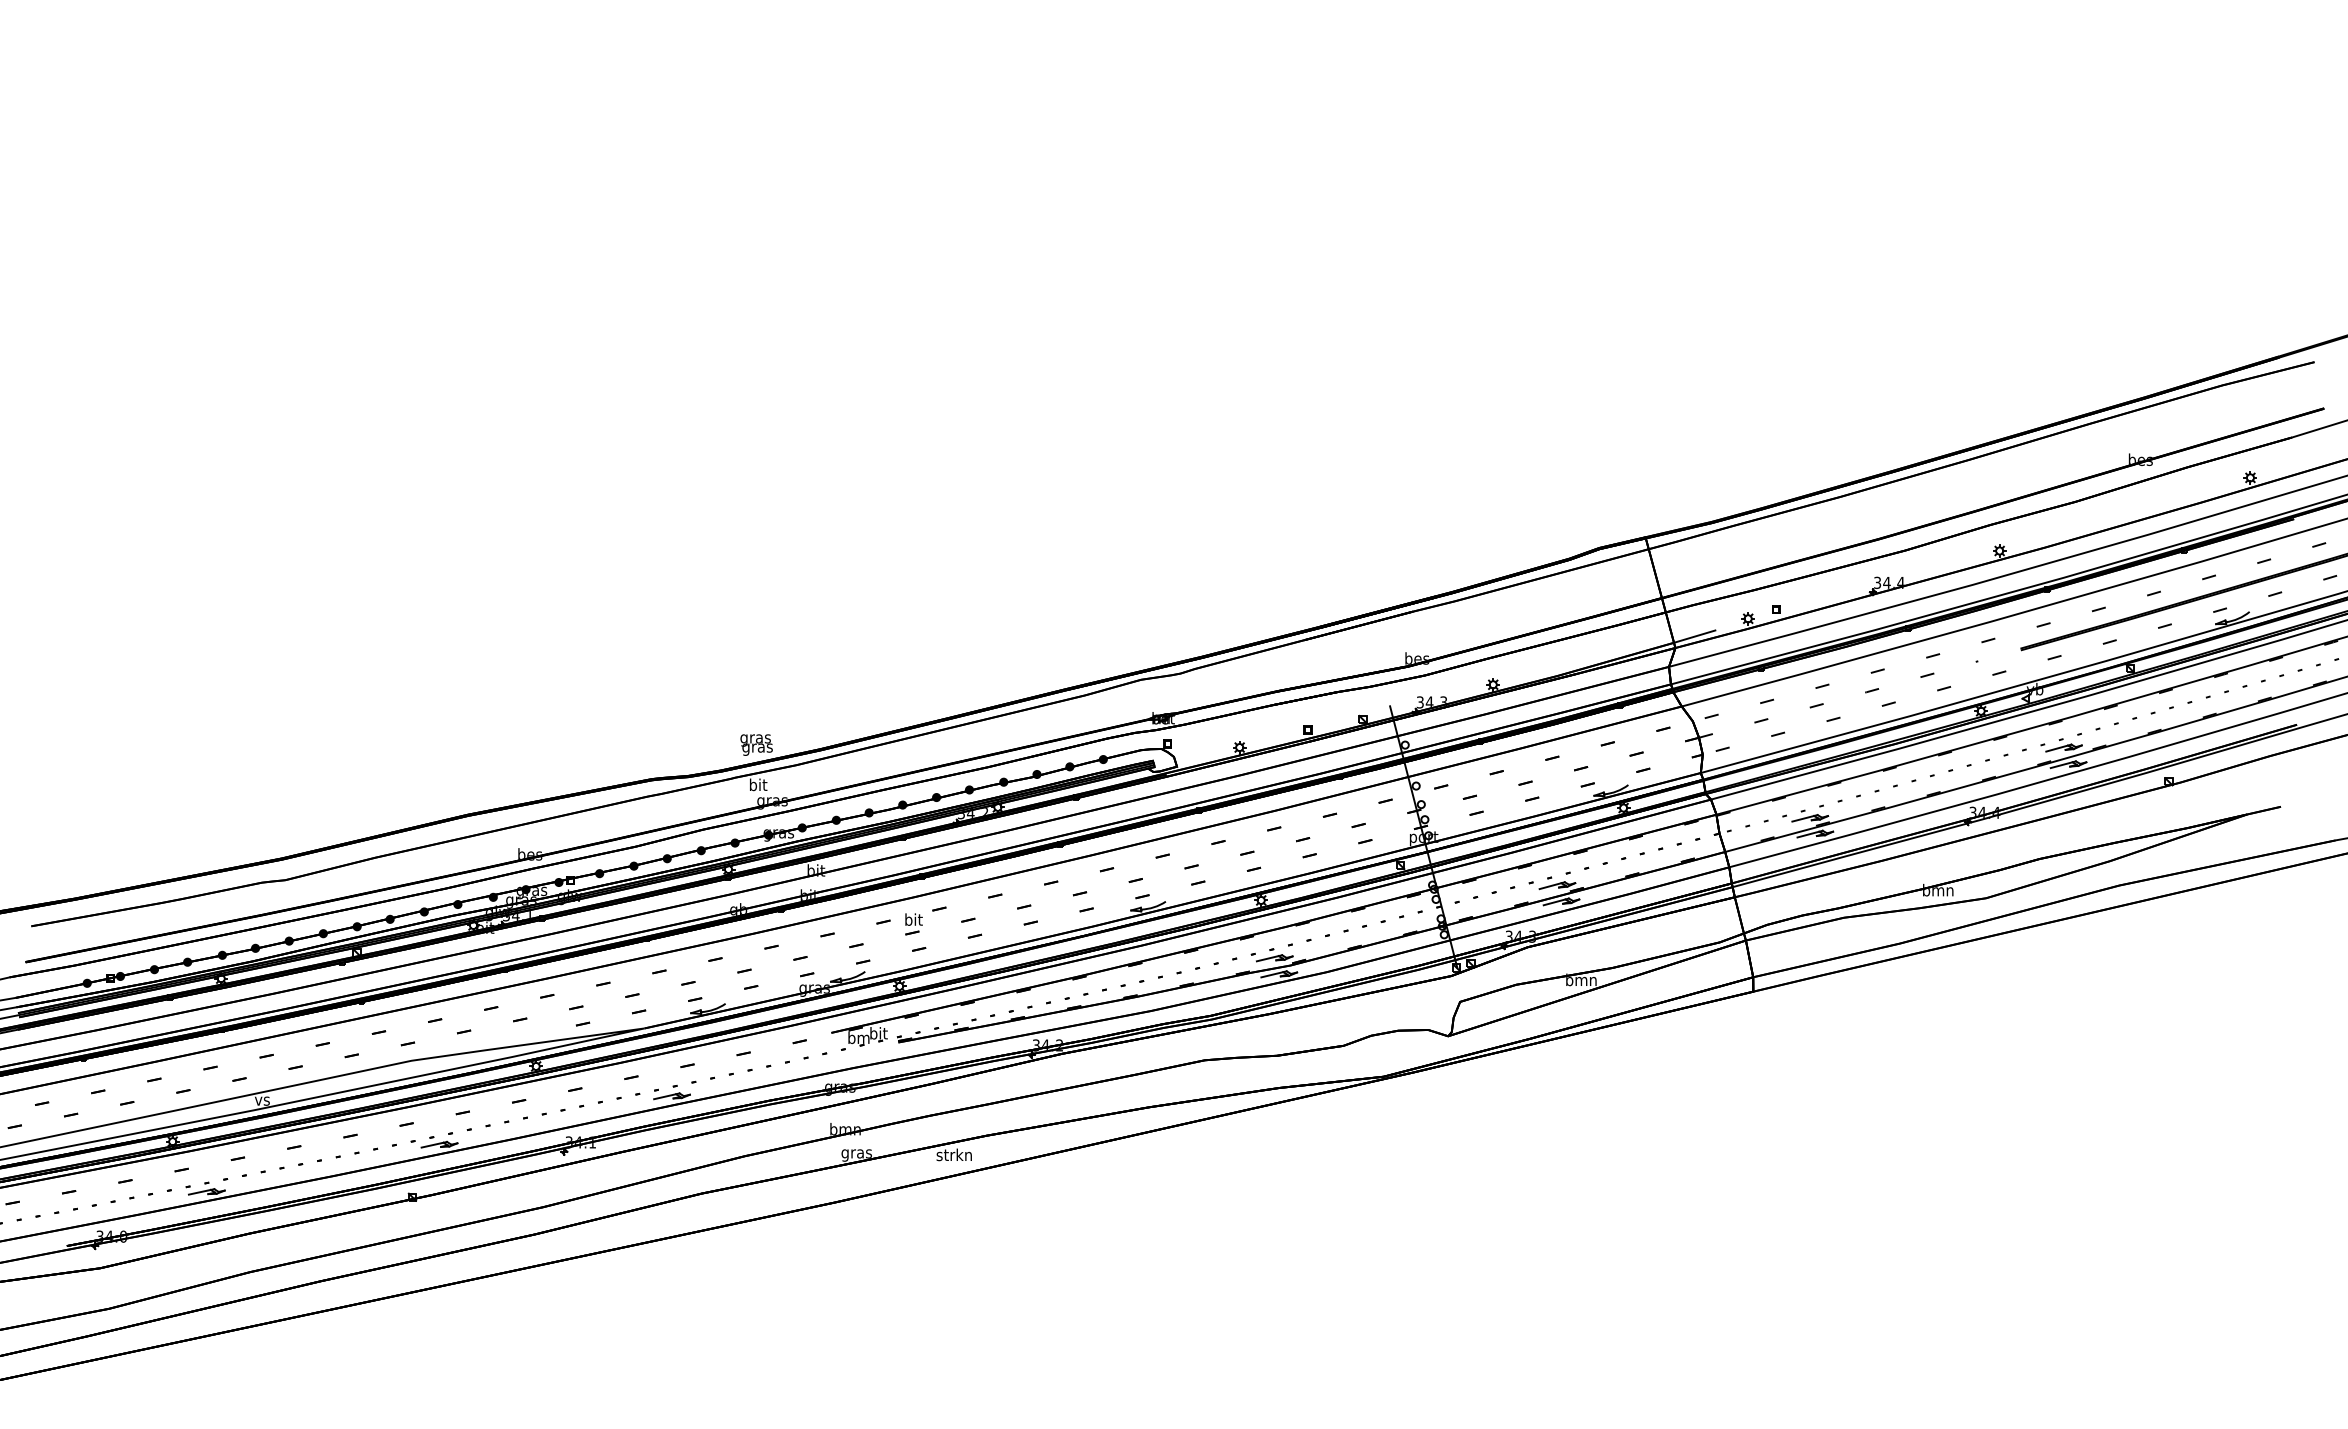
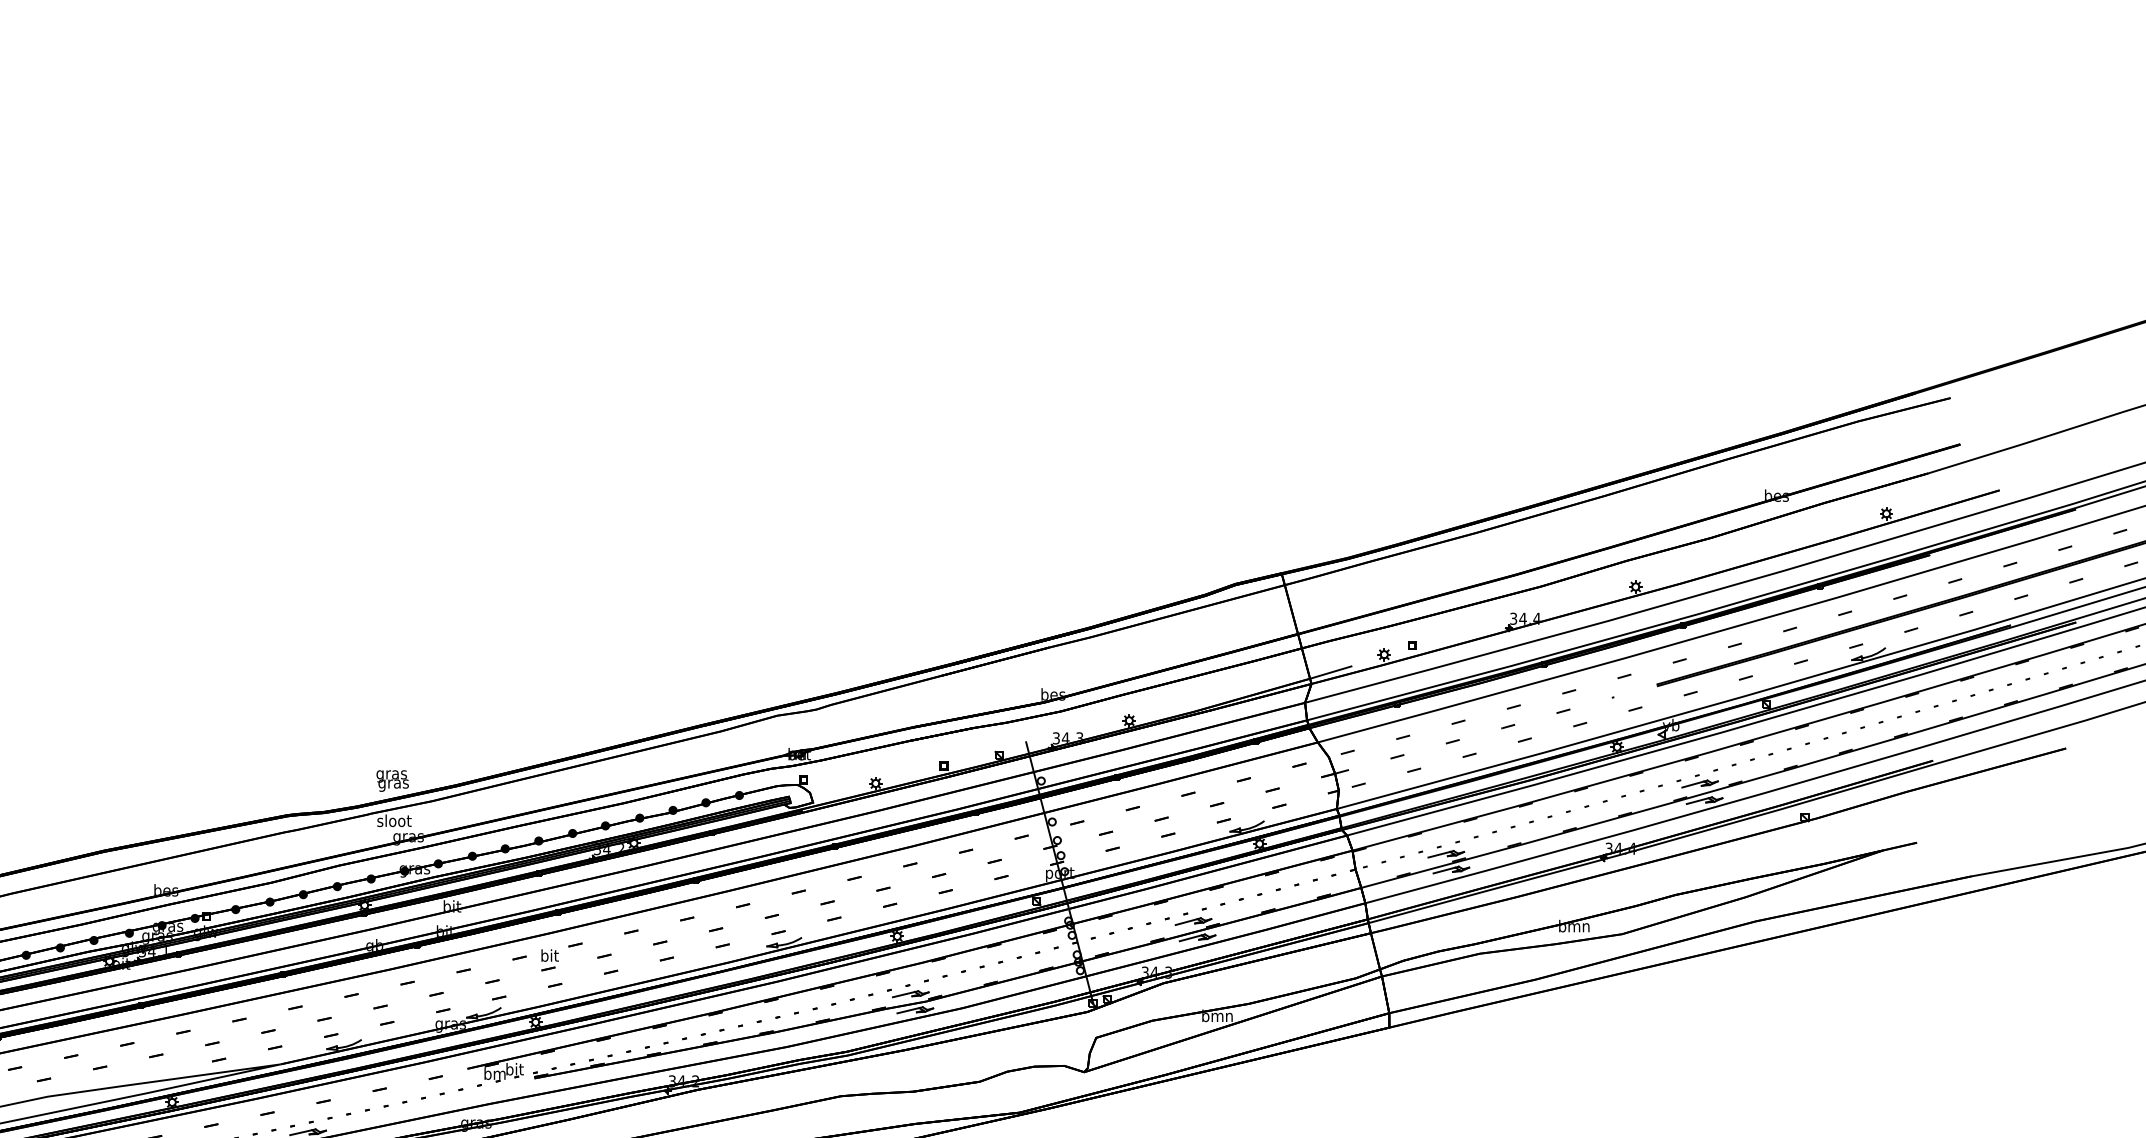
text: (758, 784) -> (394, 820), bit -> sloot

